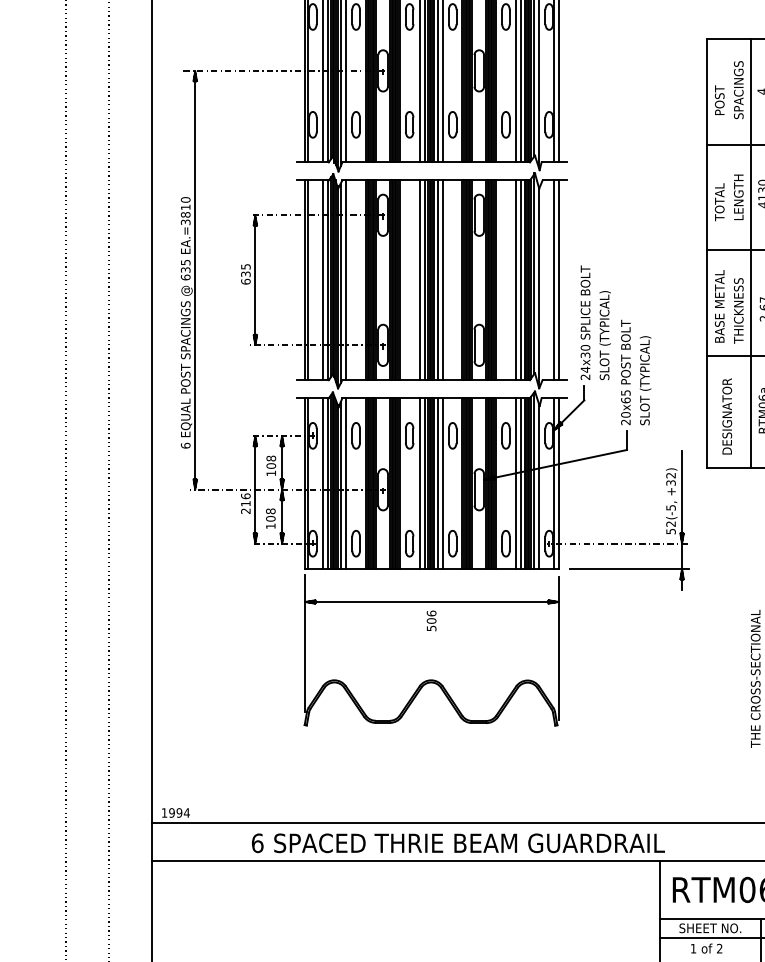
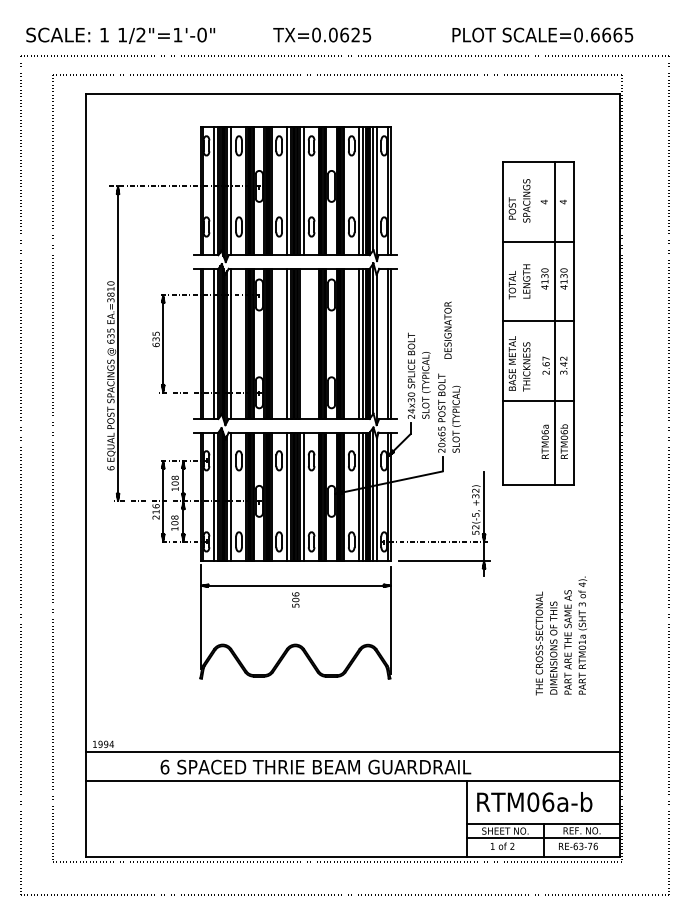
line: (750, 253) -> (535, 323), removed
line: (443, 279) -> (304, 343), removed
text: (726, 415) -> (447, 329), moved

